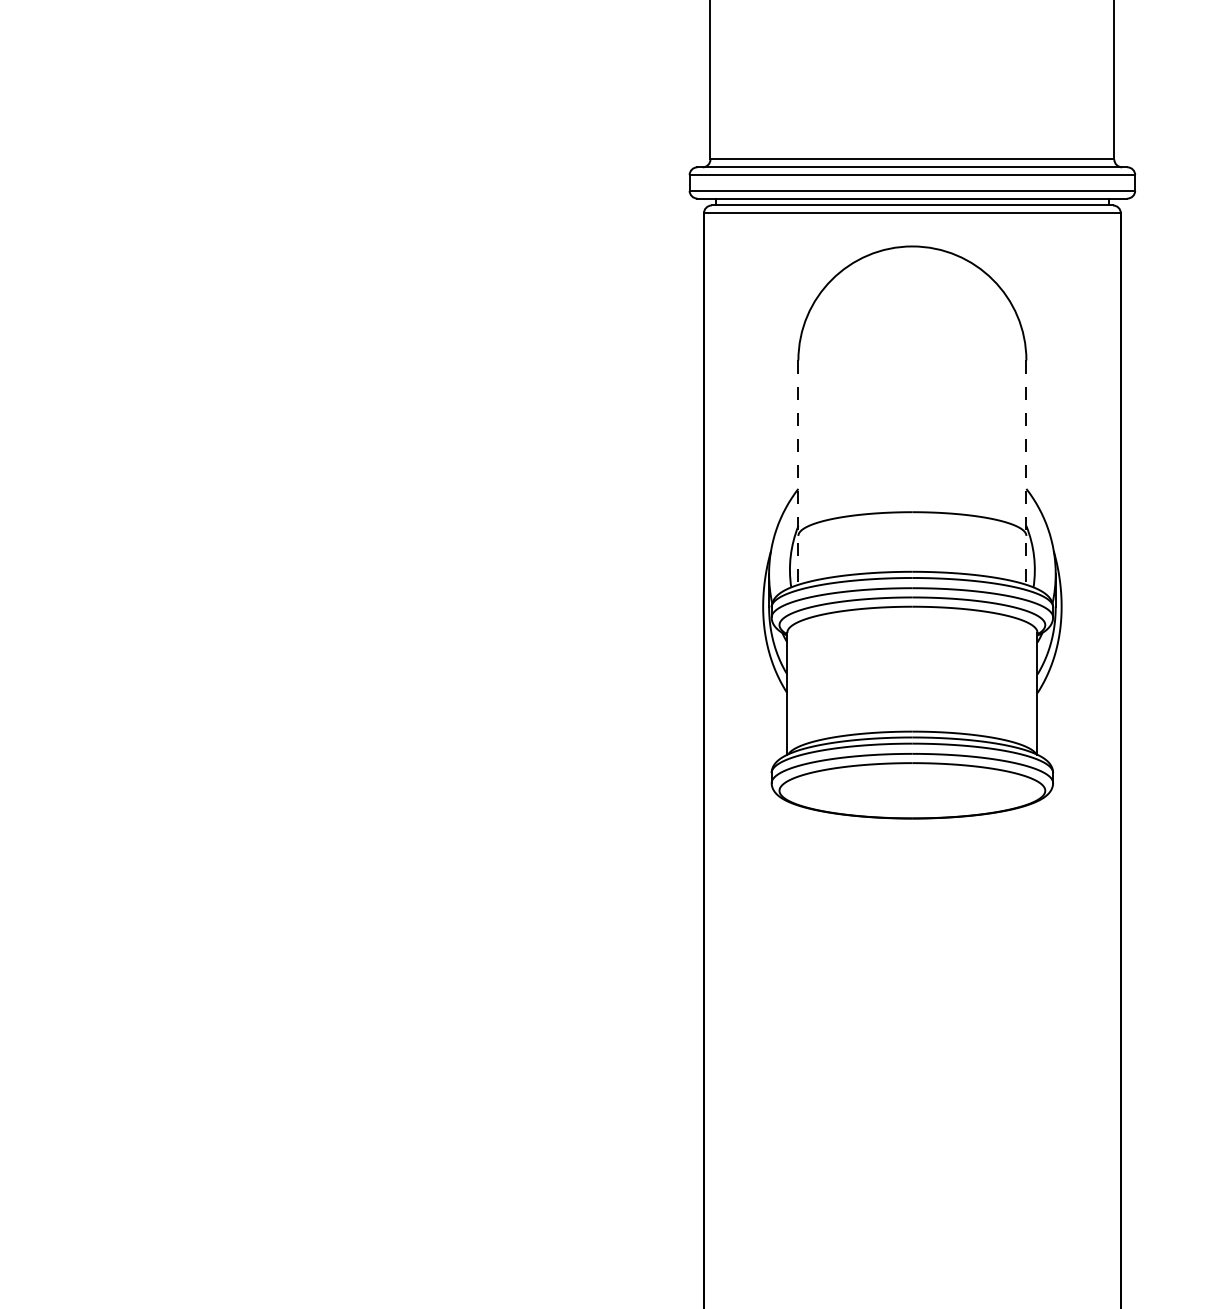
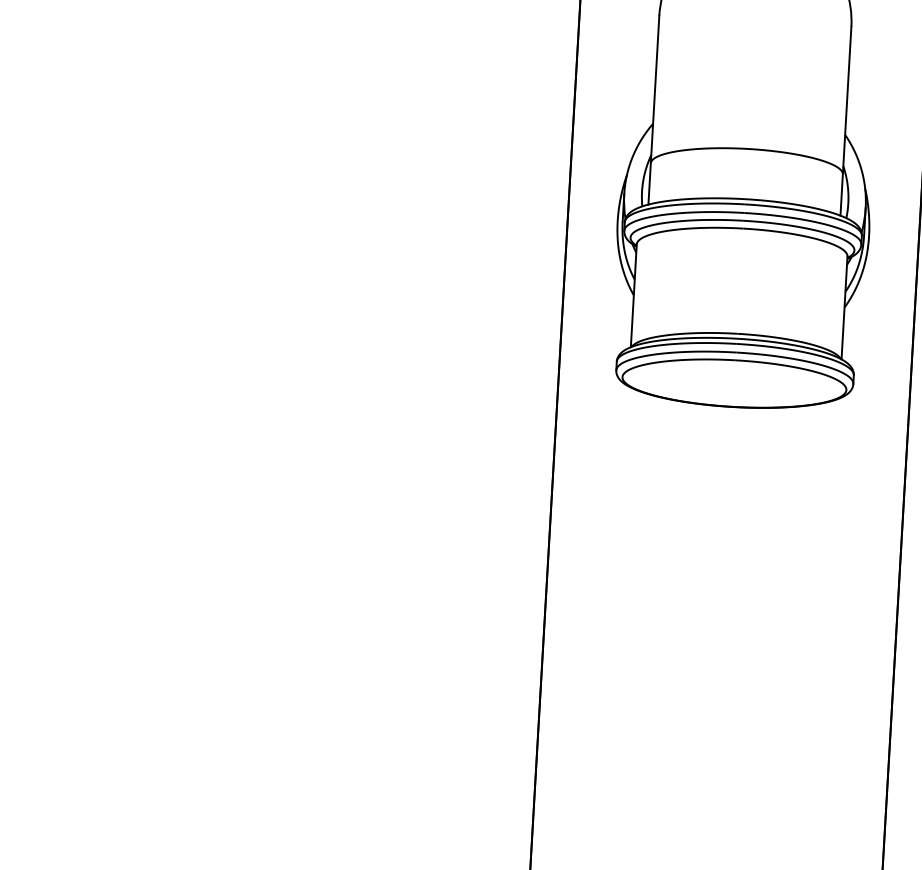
line: (798, 473) -> (653, 110), dashed -> solid
line: (1026, 473) -> (845, 121), dashed -> solid

